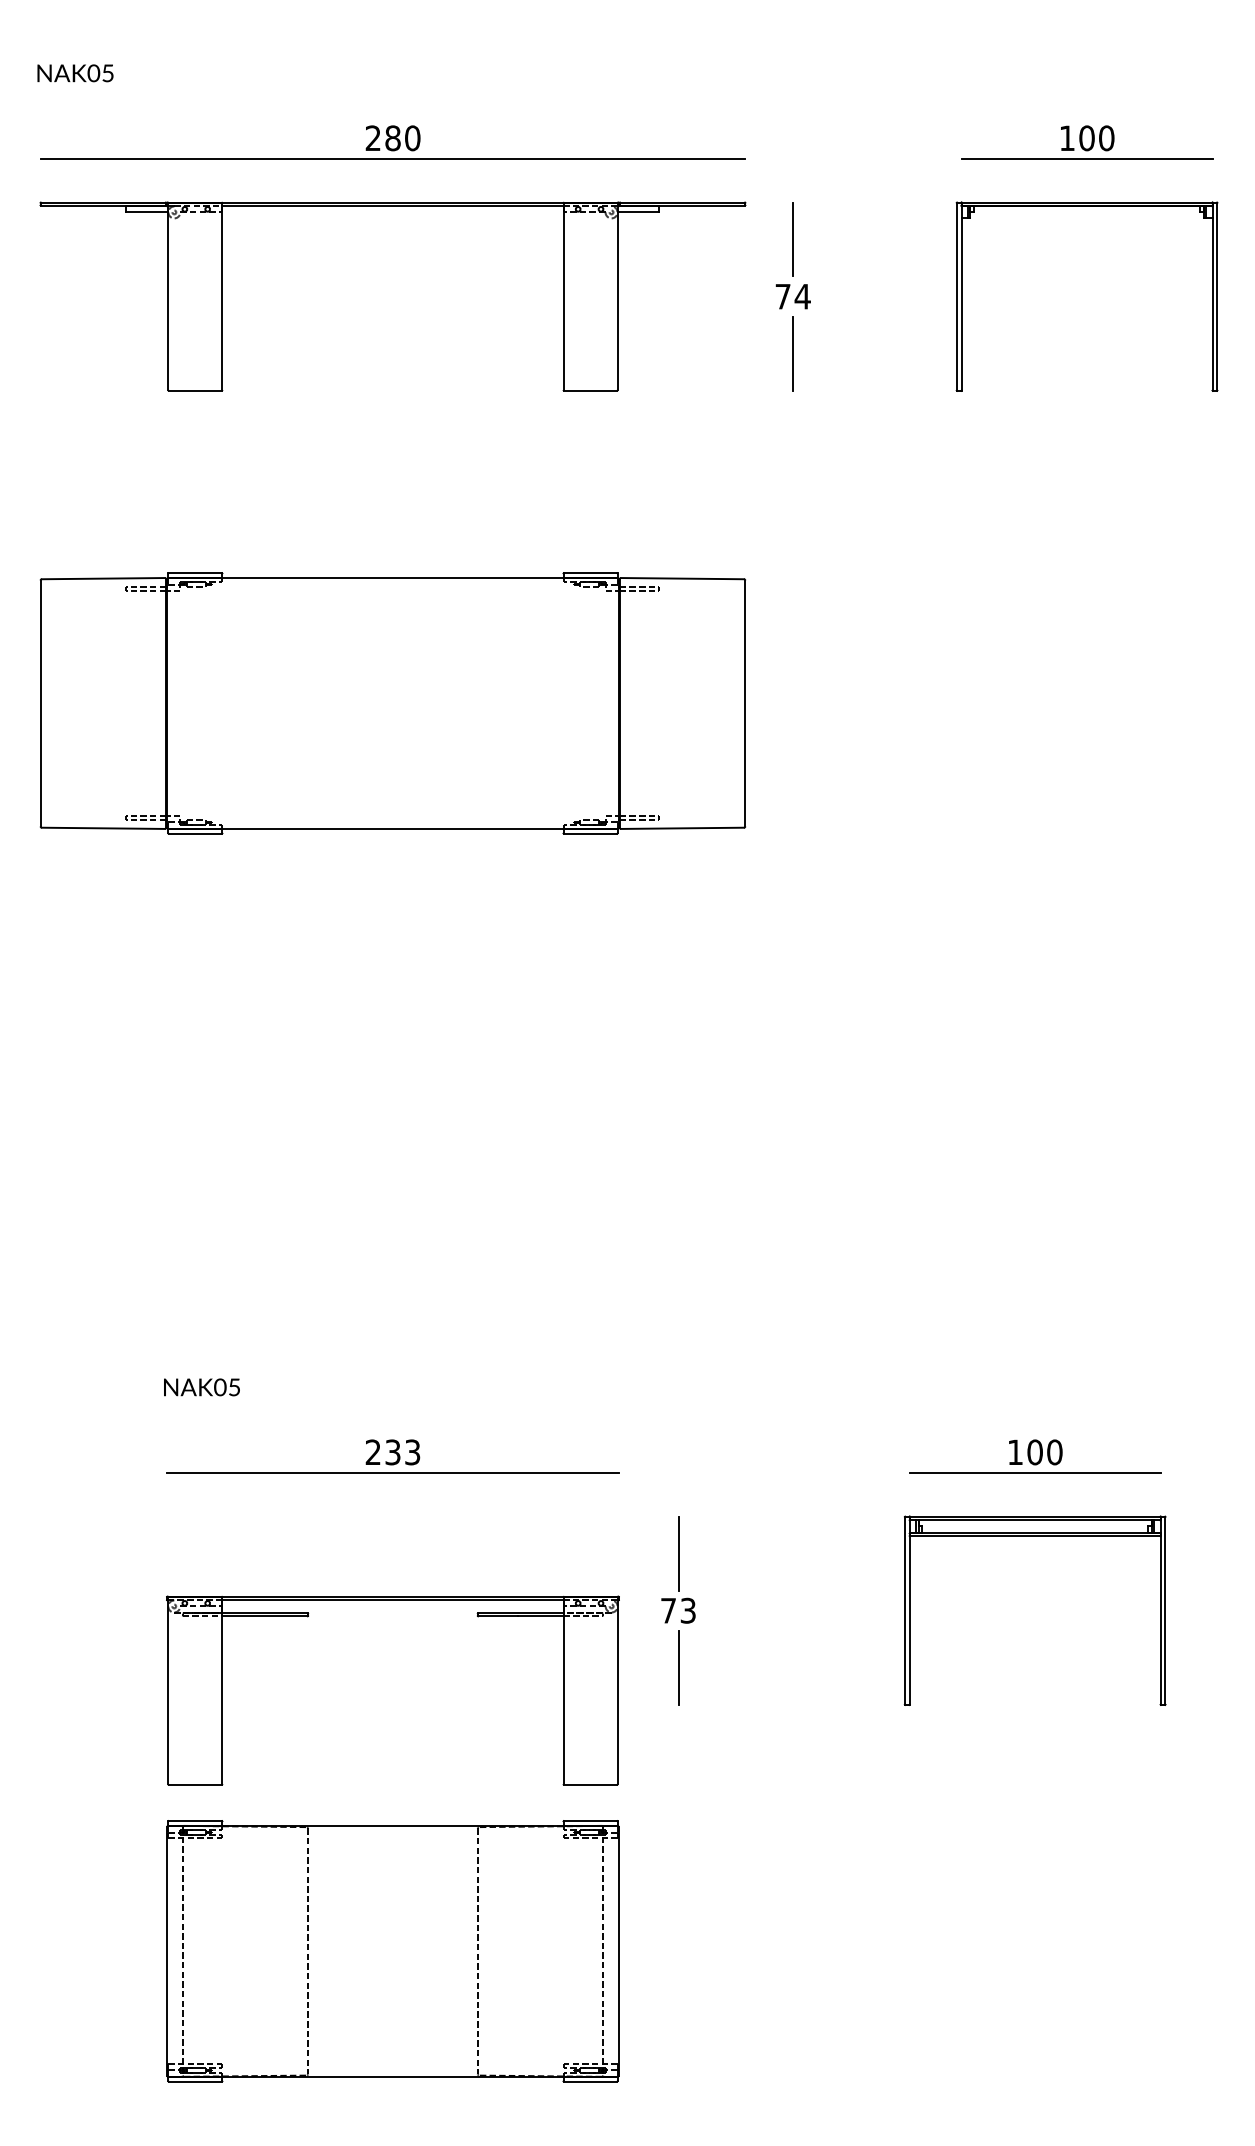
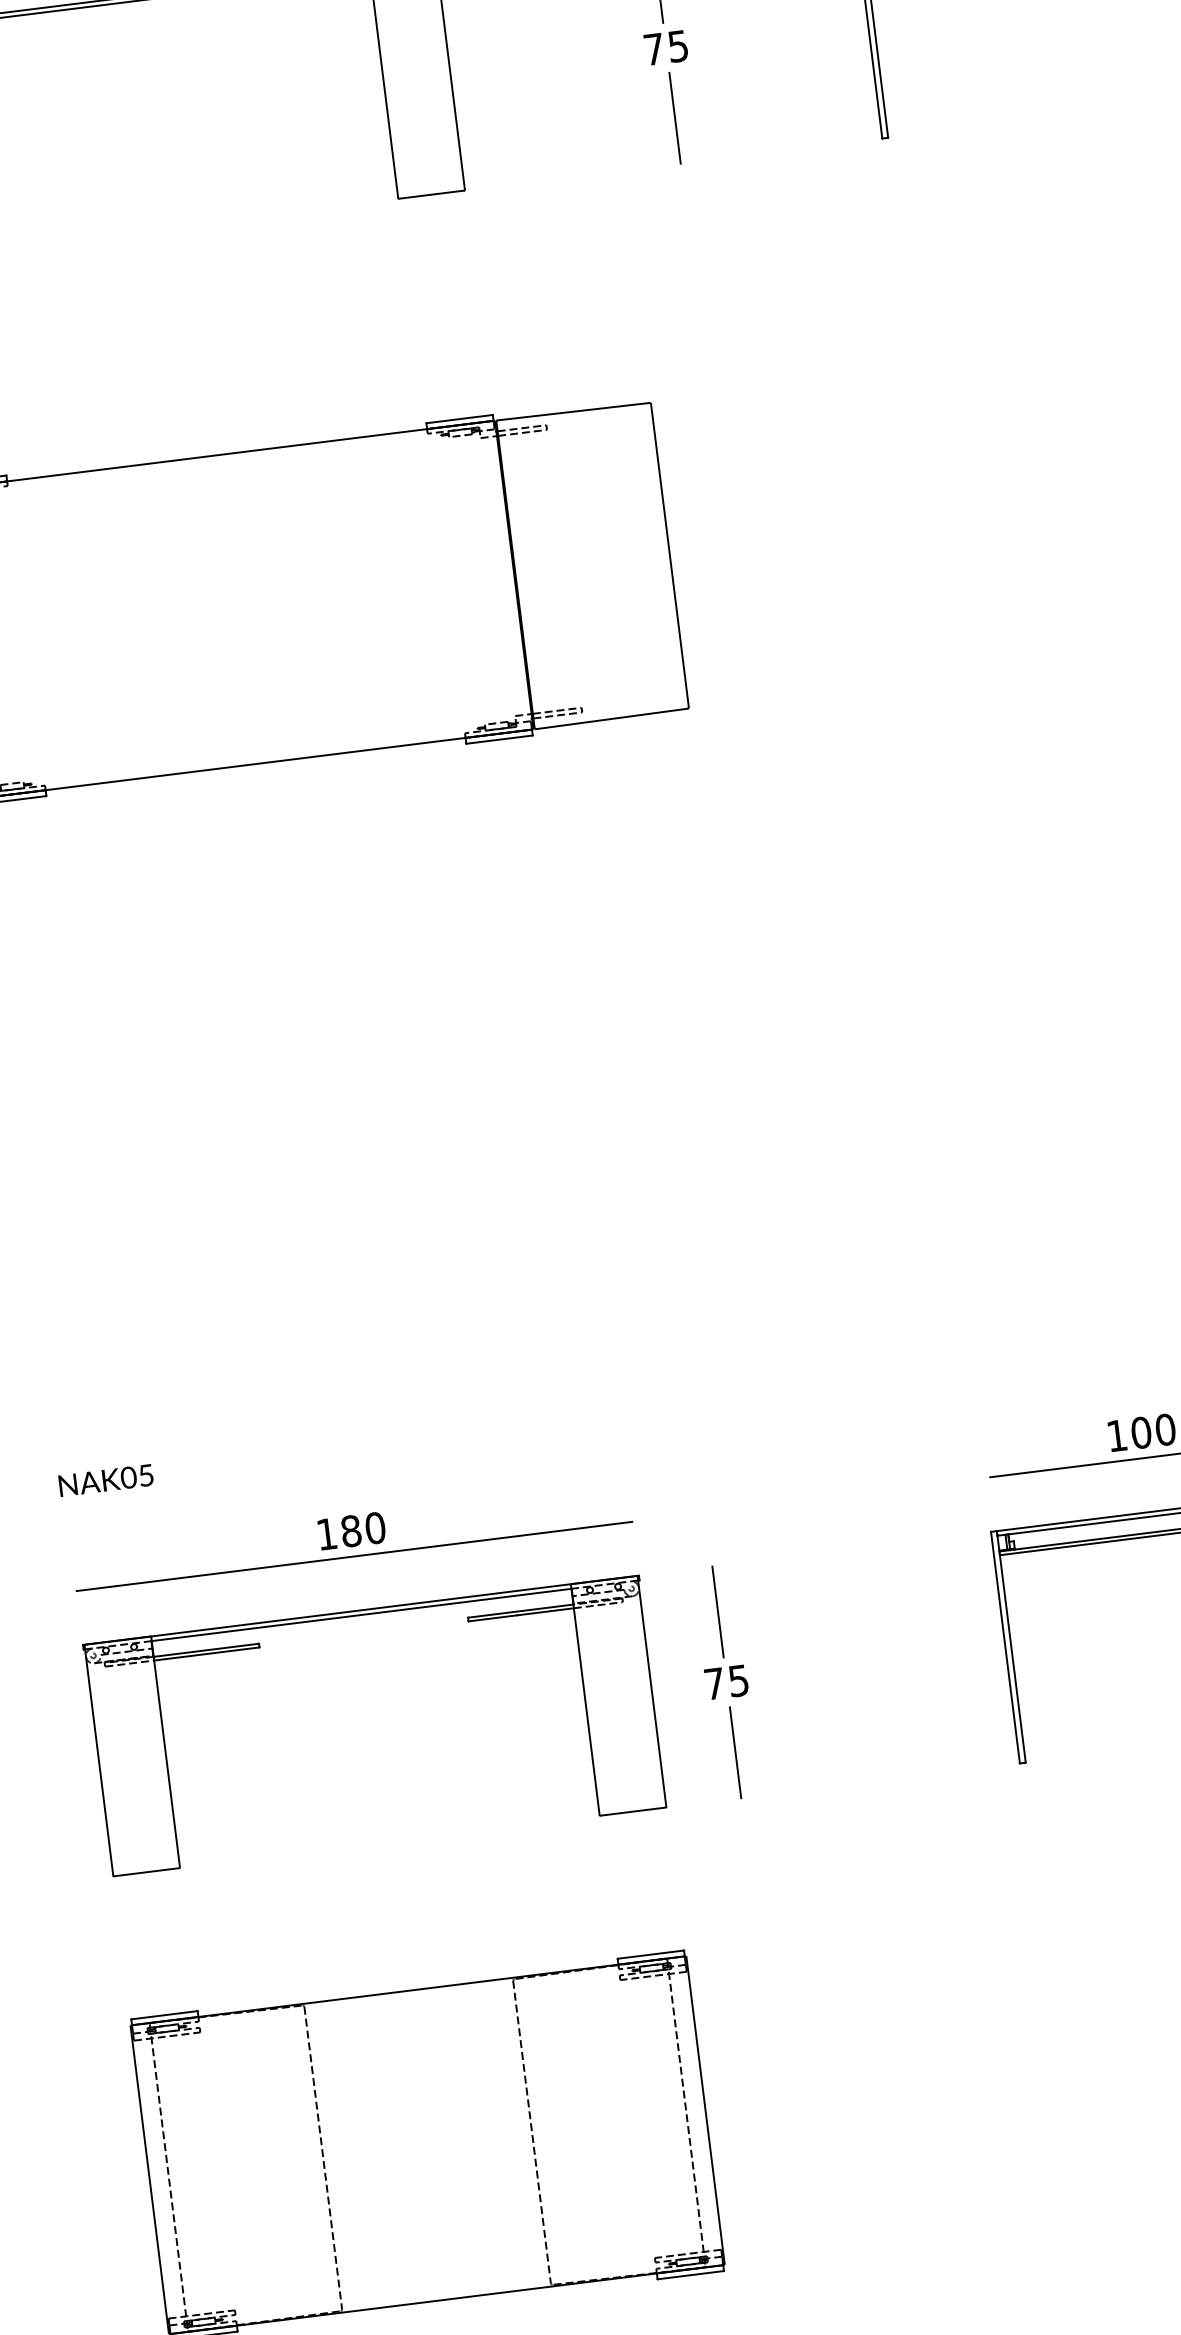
text: (802, 296) -> (677, 46), 74 -> 75
text: (392, 1452) -> (350, 1531), 233 -> 180
part: (392, 1600) -> (361, 1615), moved
text: (688, 1610) -> (739, 1680), 73 -> 75

